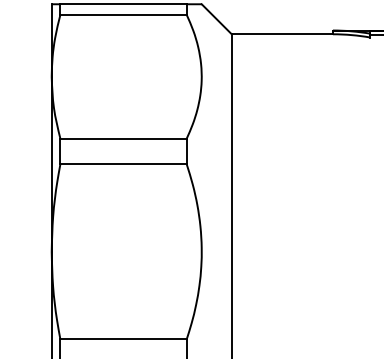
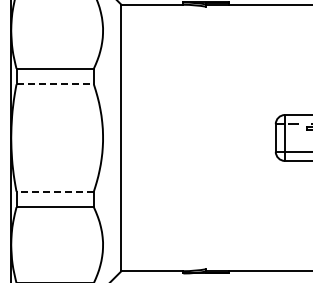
line: (124, 164) -> (55, 84), solid -> dashed
line: (124, 339) -> (55, 191), solid -> dashed

